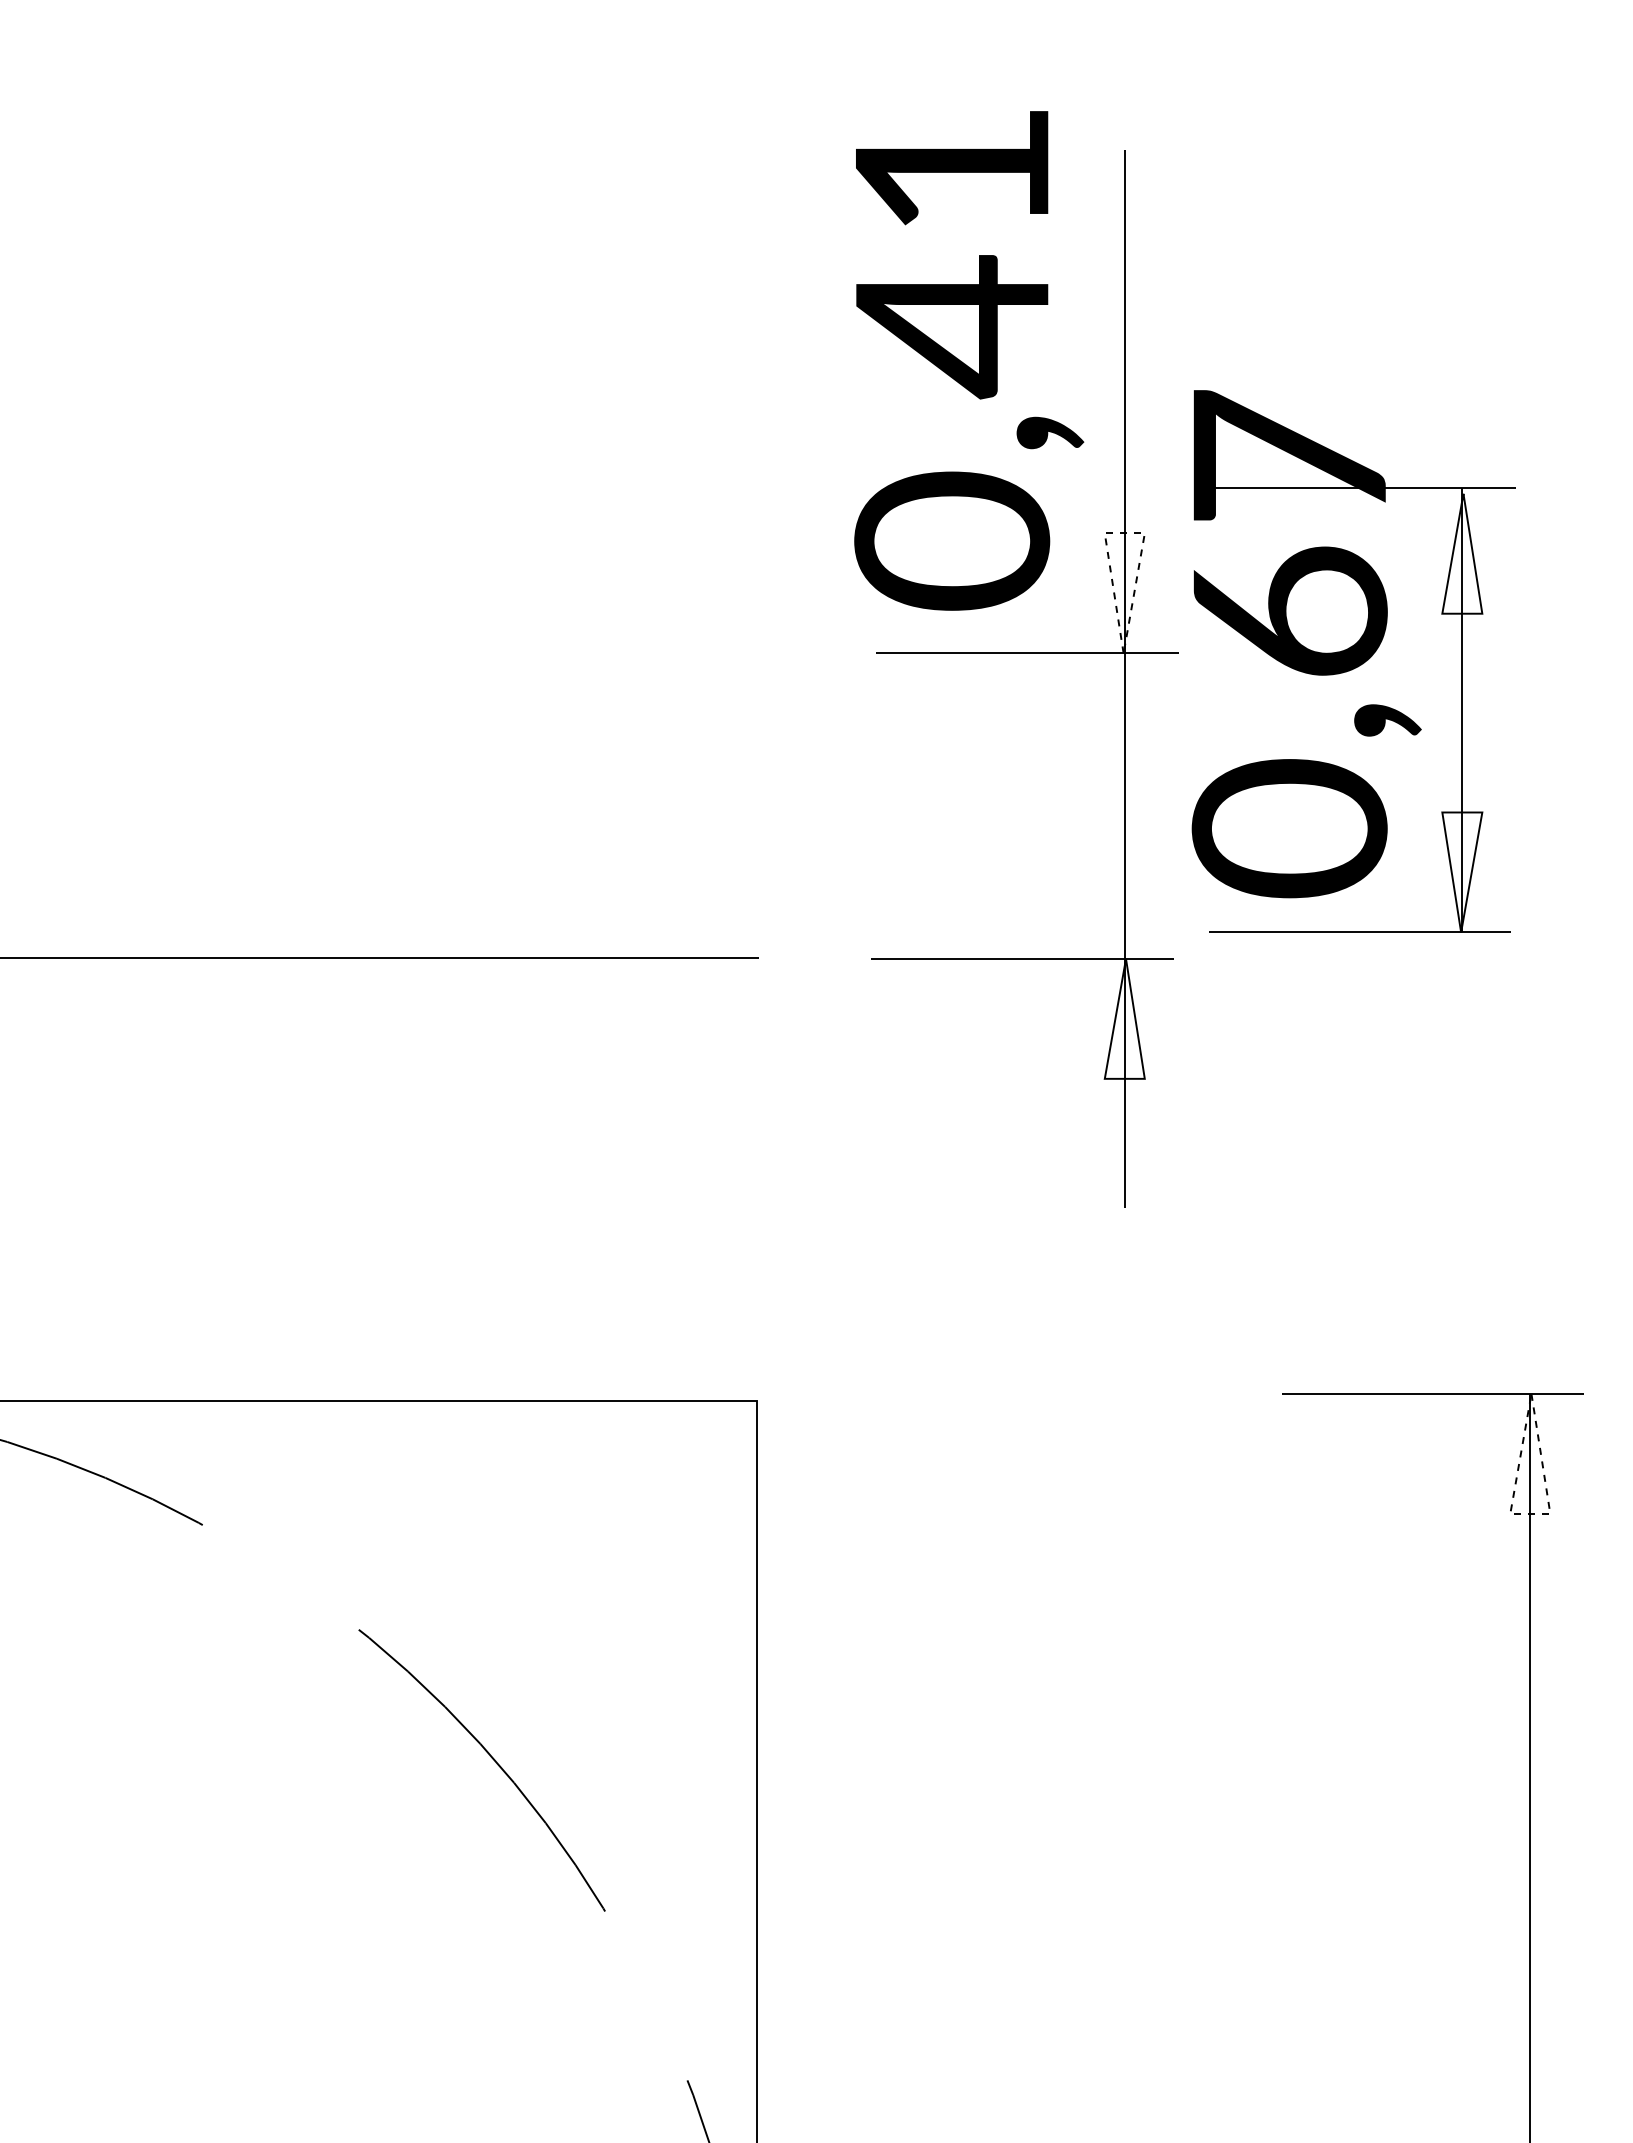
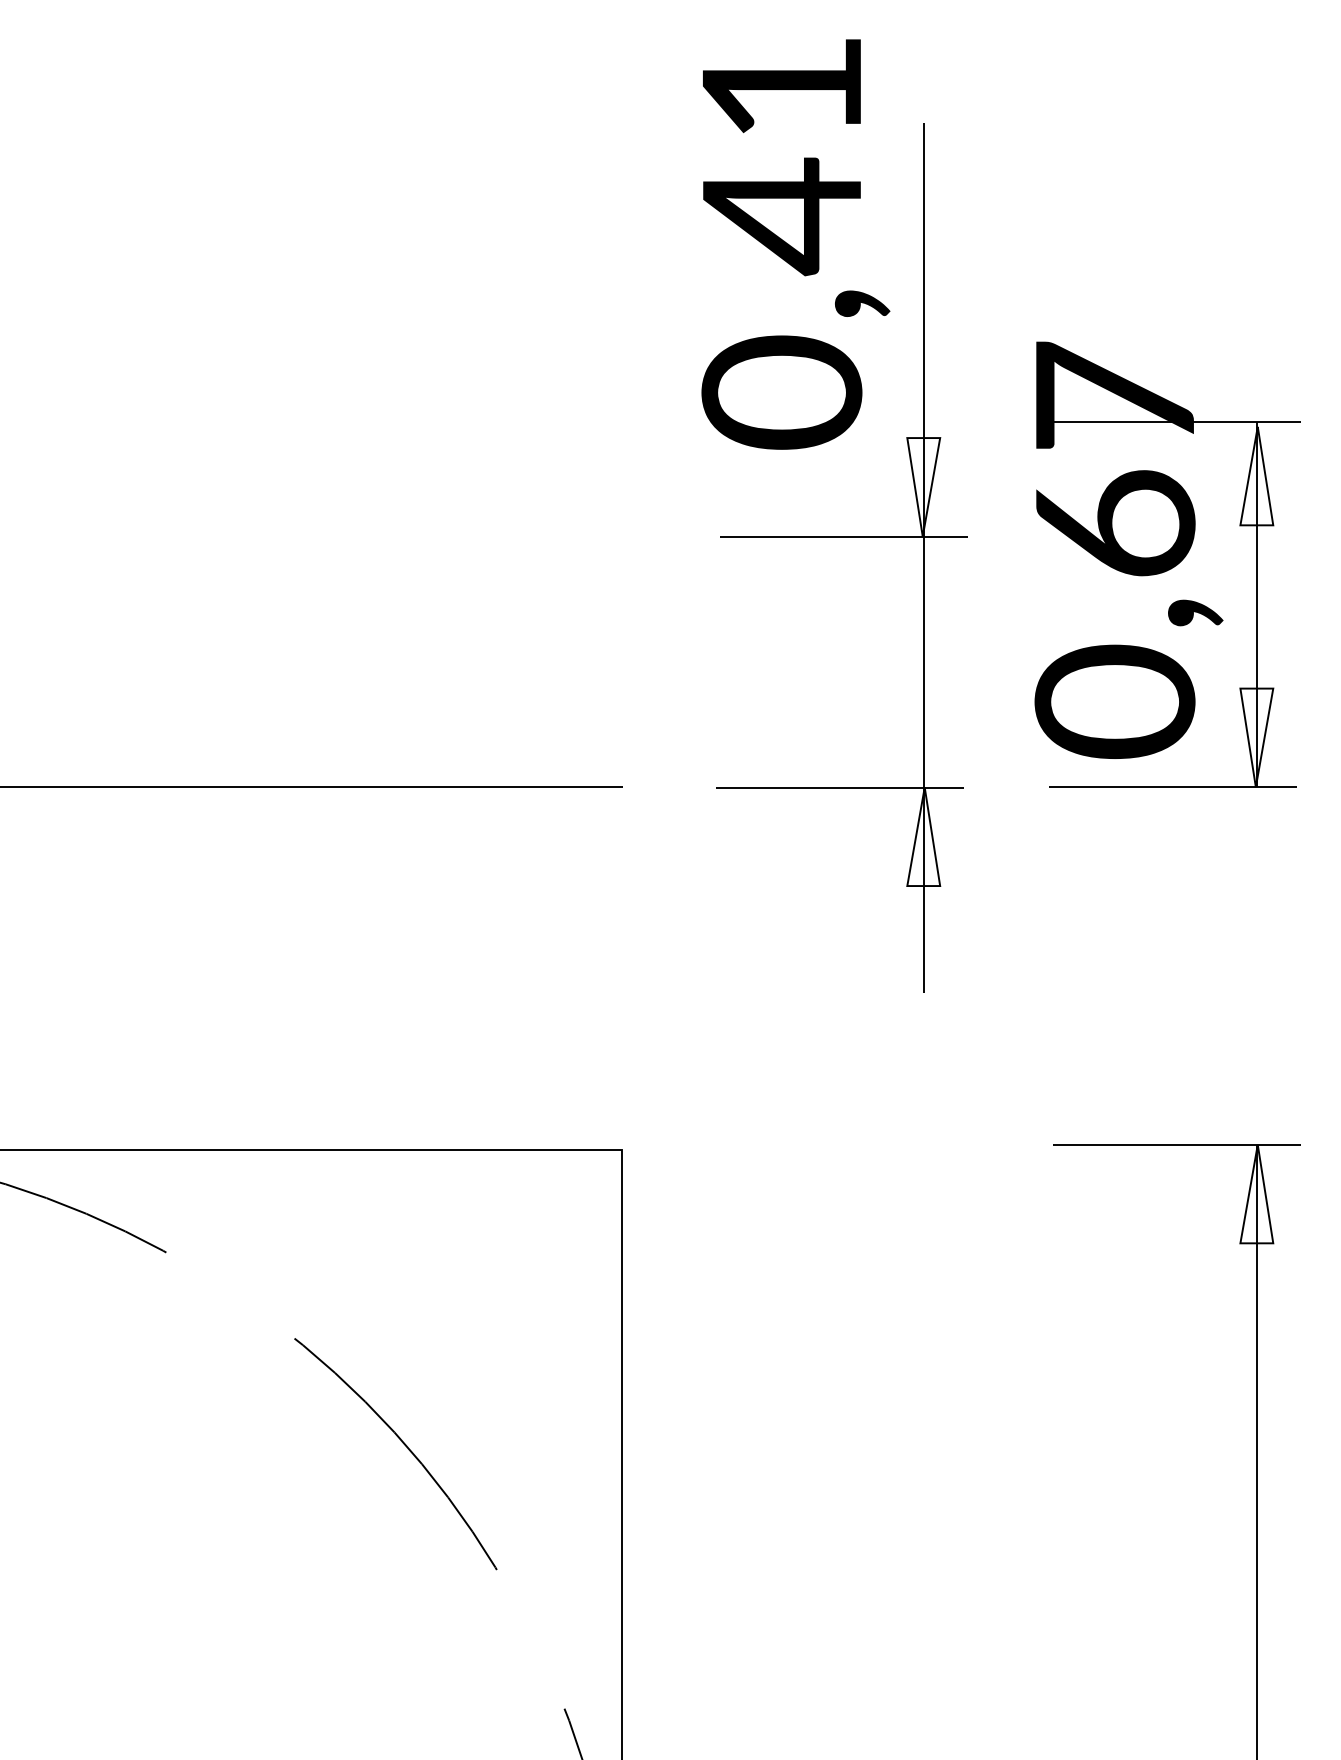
text: (969, 360) -> (796, 244), moved
line: (1124, 533) -> (923, 438), dashed -> solid
part: (1353, 661) -> (1167, 564), moved
line: (1530, 1513) -> (1256, 1243), dashed -> solid

